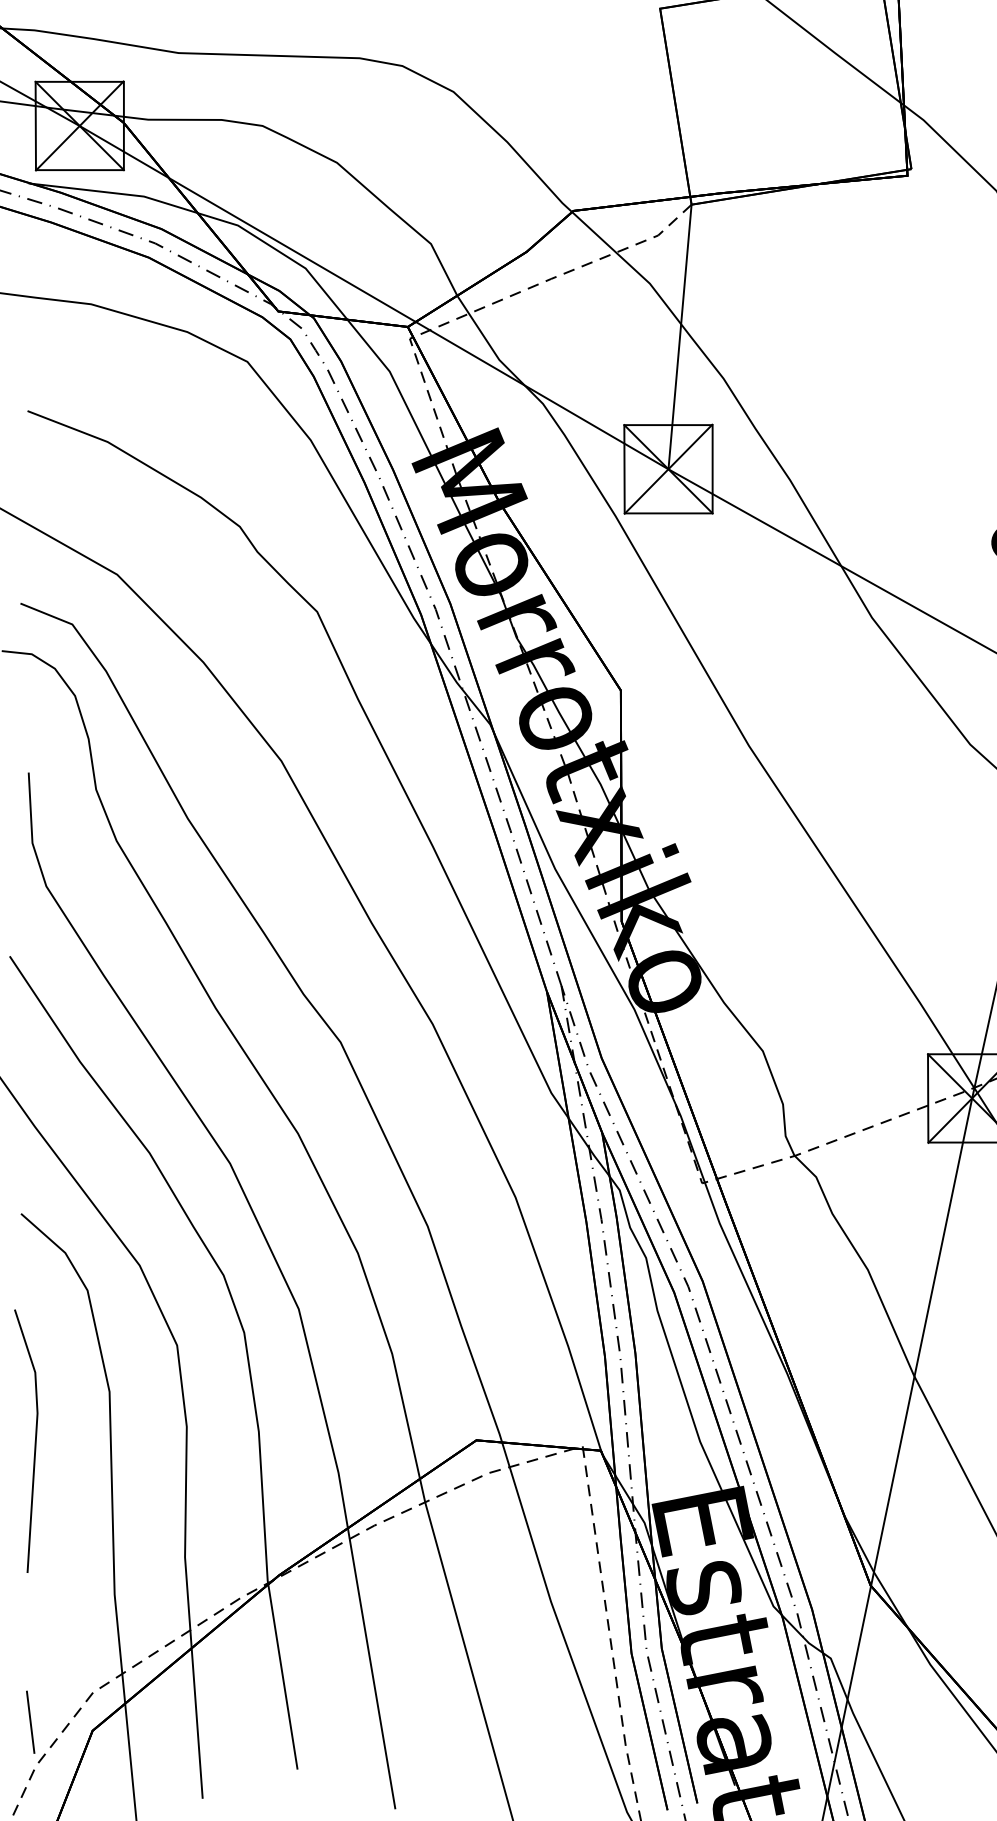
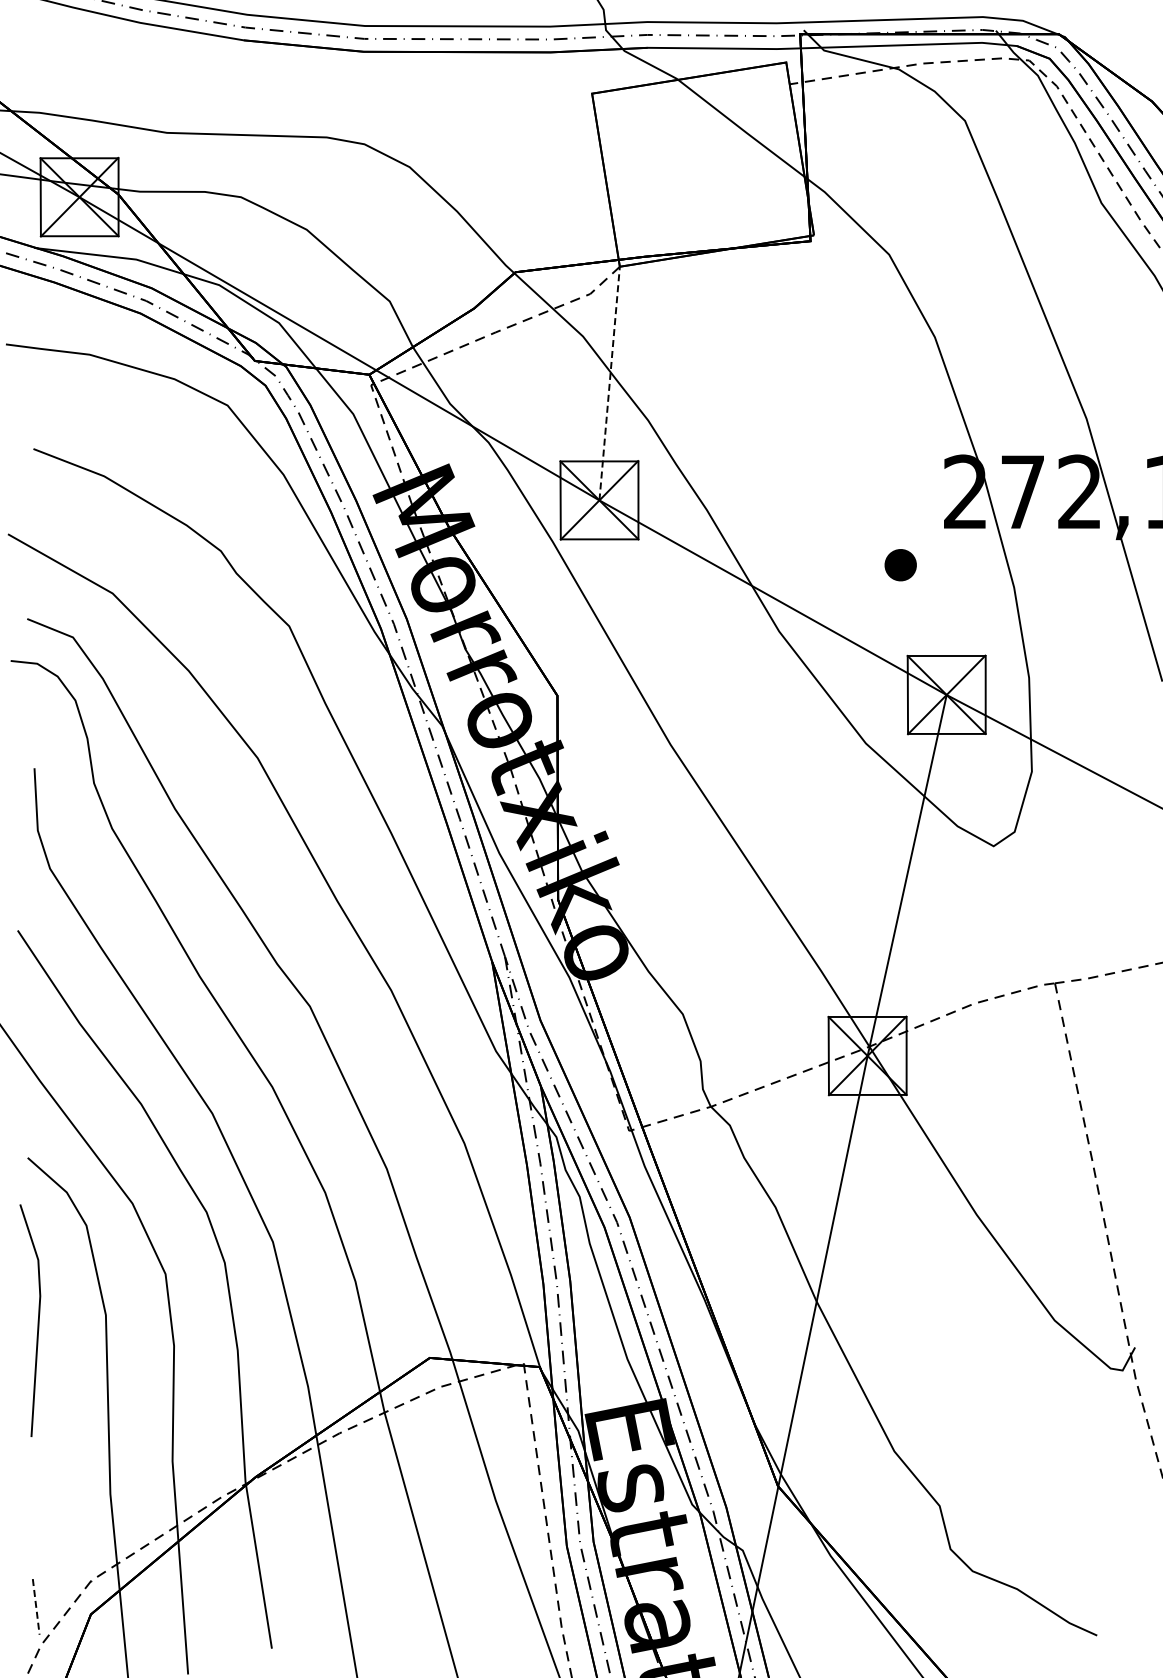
line: (679, 336) -> (609, 383), solid -> dashed
line: (34, 1440) -> (37, 1320), moved
line: (30, 1722) -> (36, 1607), solid -> dashed

